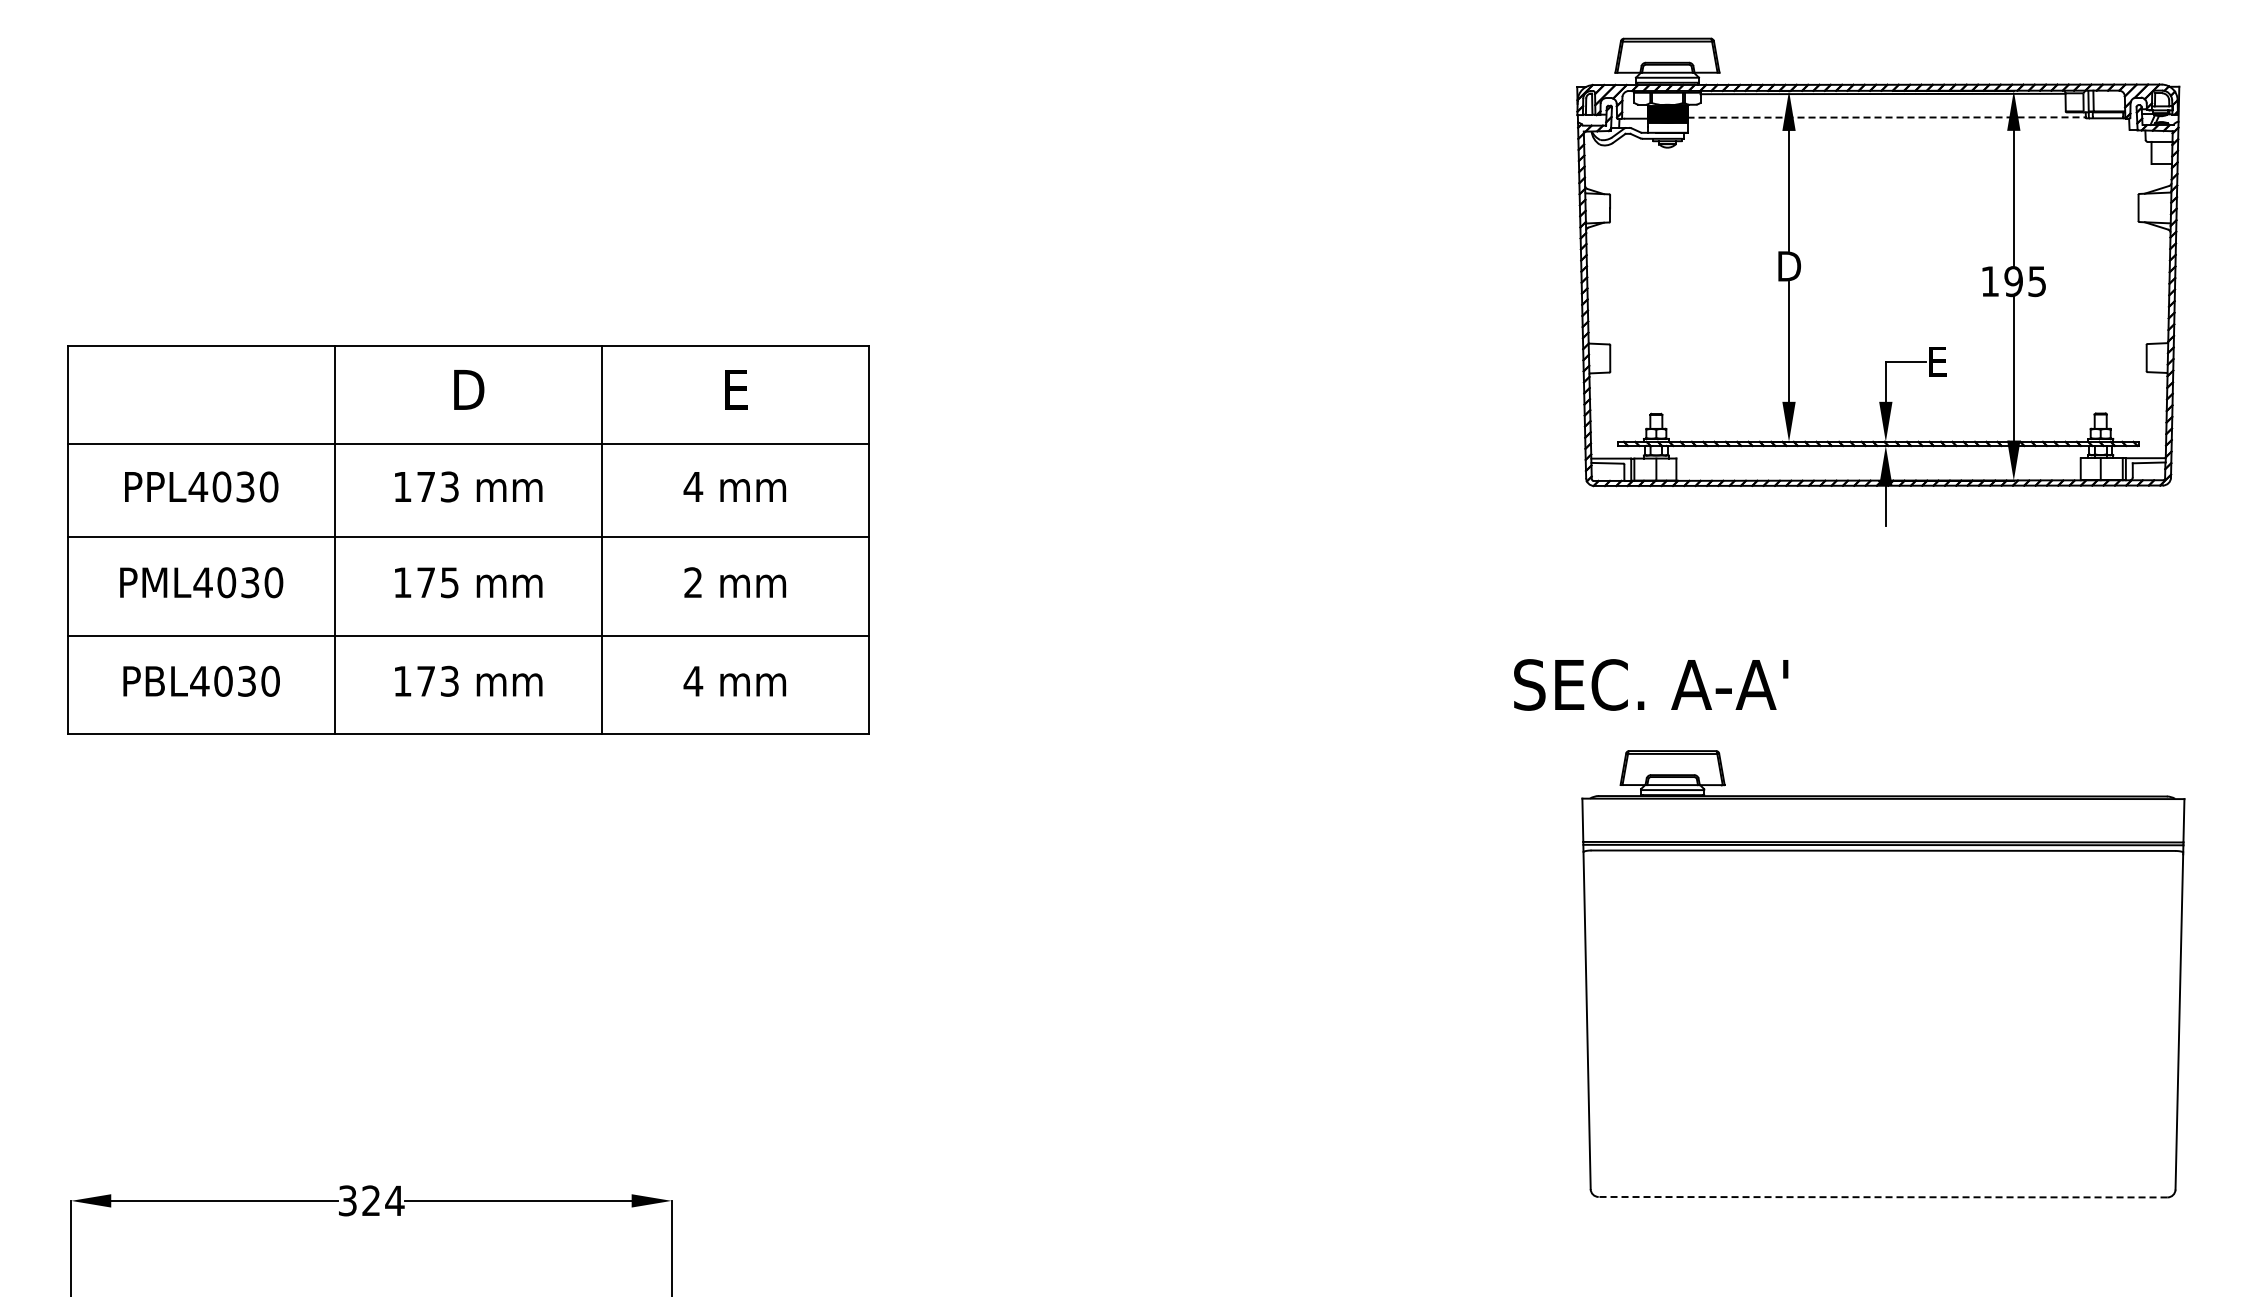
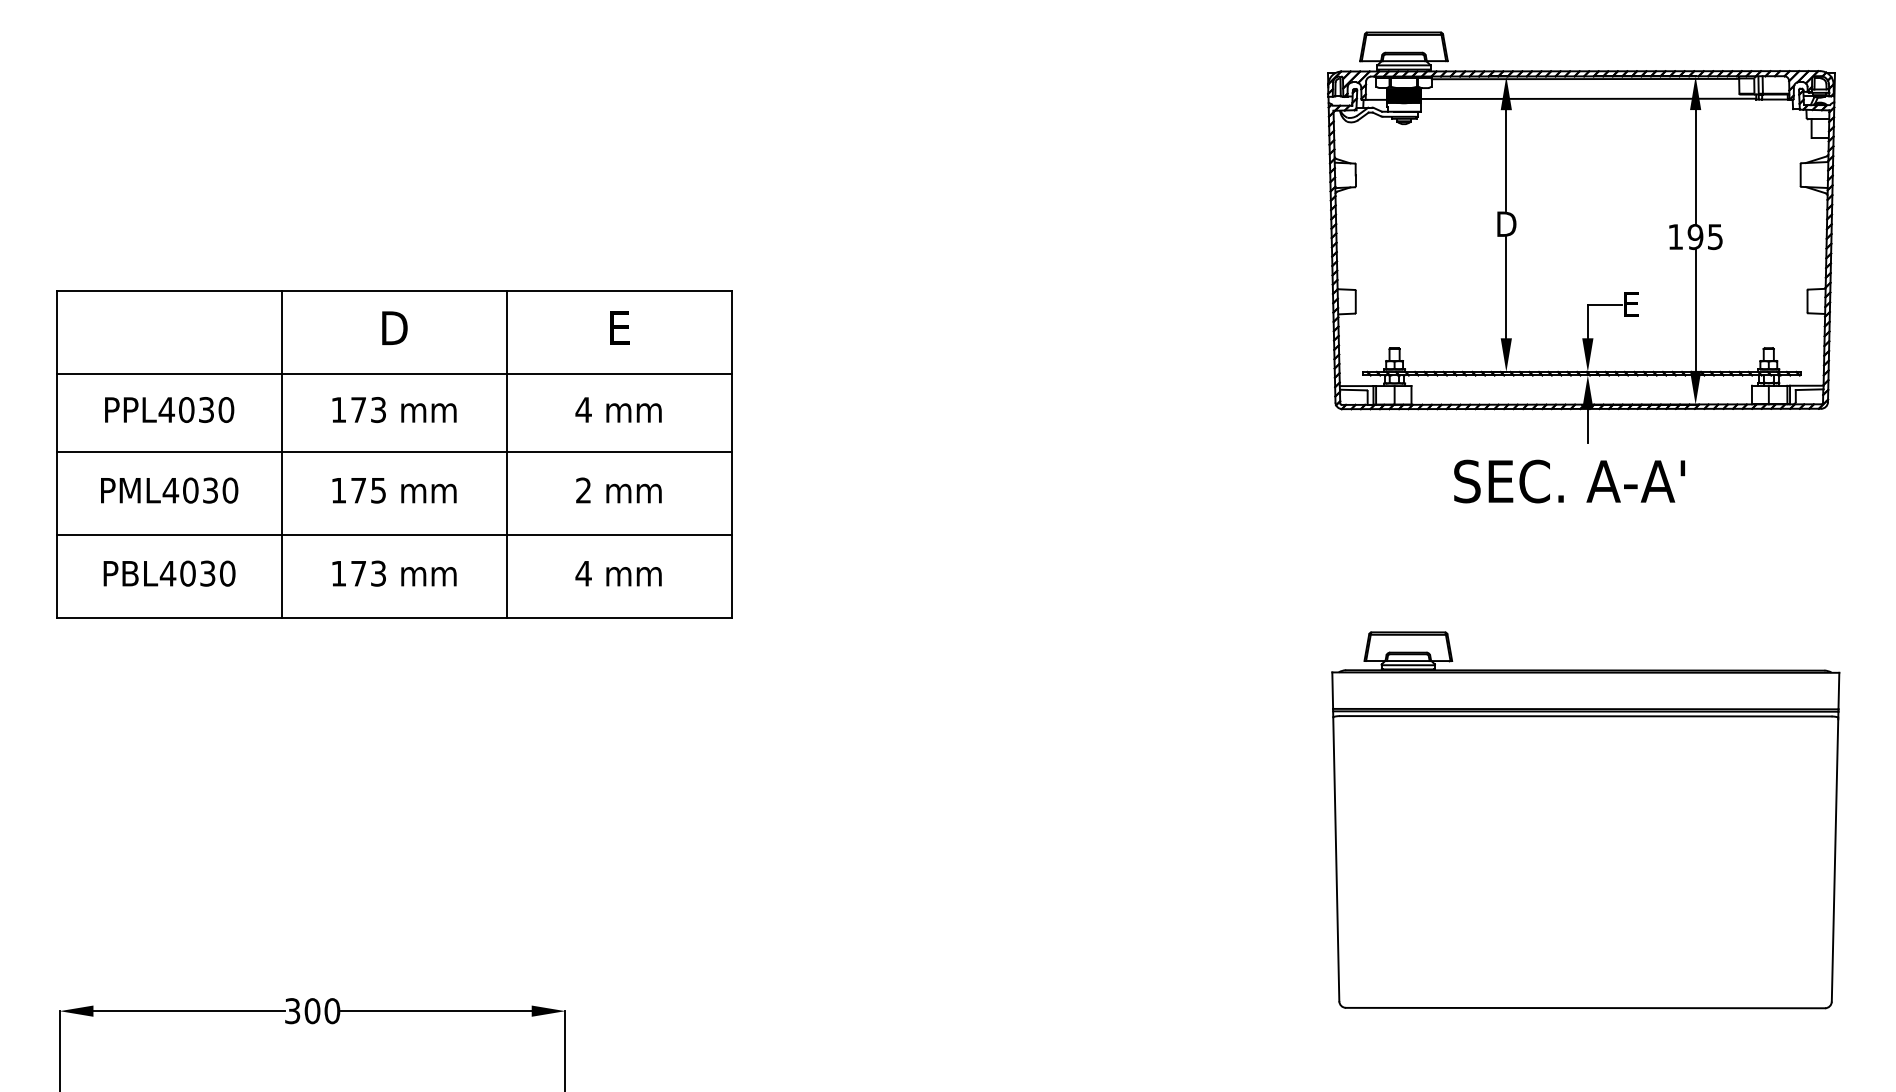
line: (1887, 117) -> (1589, 98), dashed -> solid
text: (1651, 684) -> (1569, 481), moved
line: (1882, 1197) -> (1585, 1008), dashed -> solid
text: (383, 1200) -> (322, 1010), 324 -> 300

